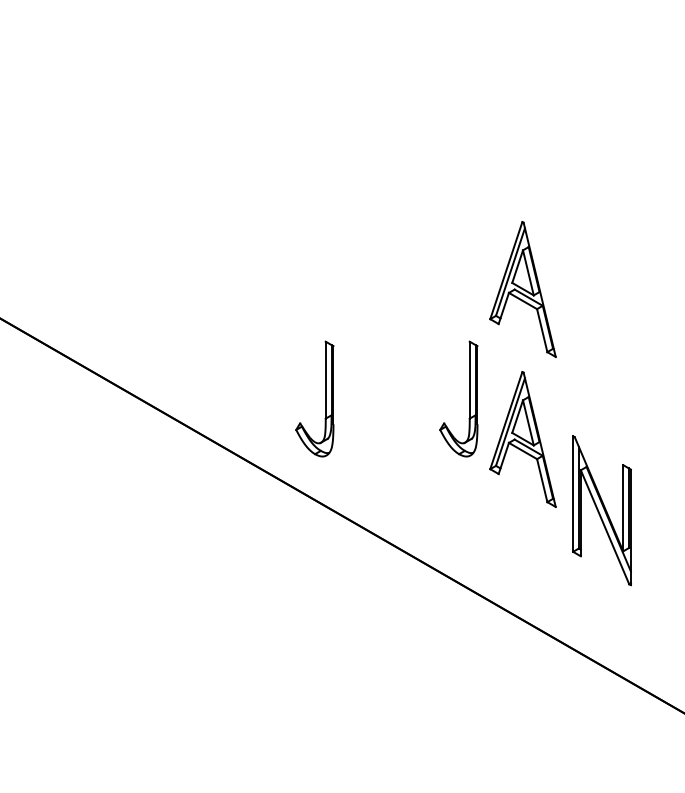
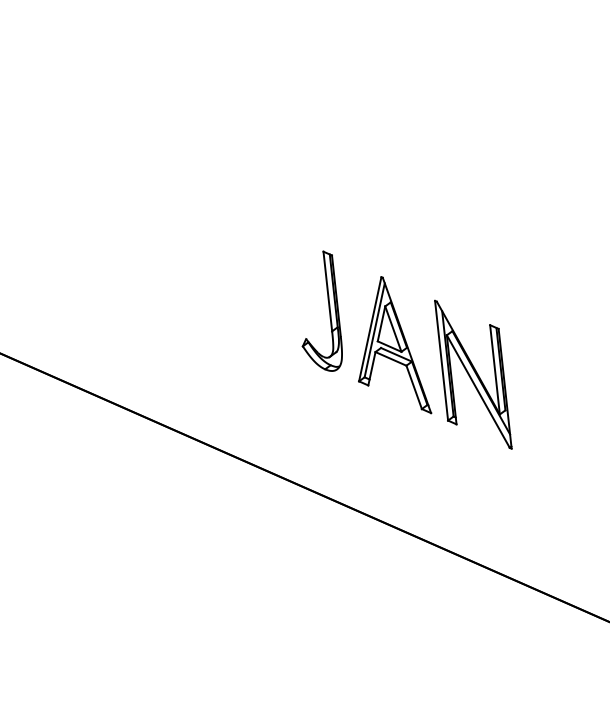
part: (522, 289) -> (372, 191), removed
part: (325, 398) -> (180, 326), removed
part: (601, 510) -> (472, 374), moved

